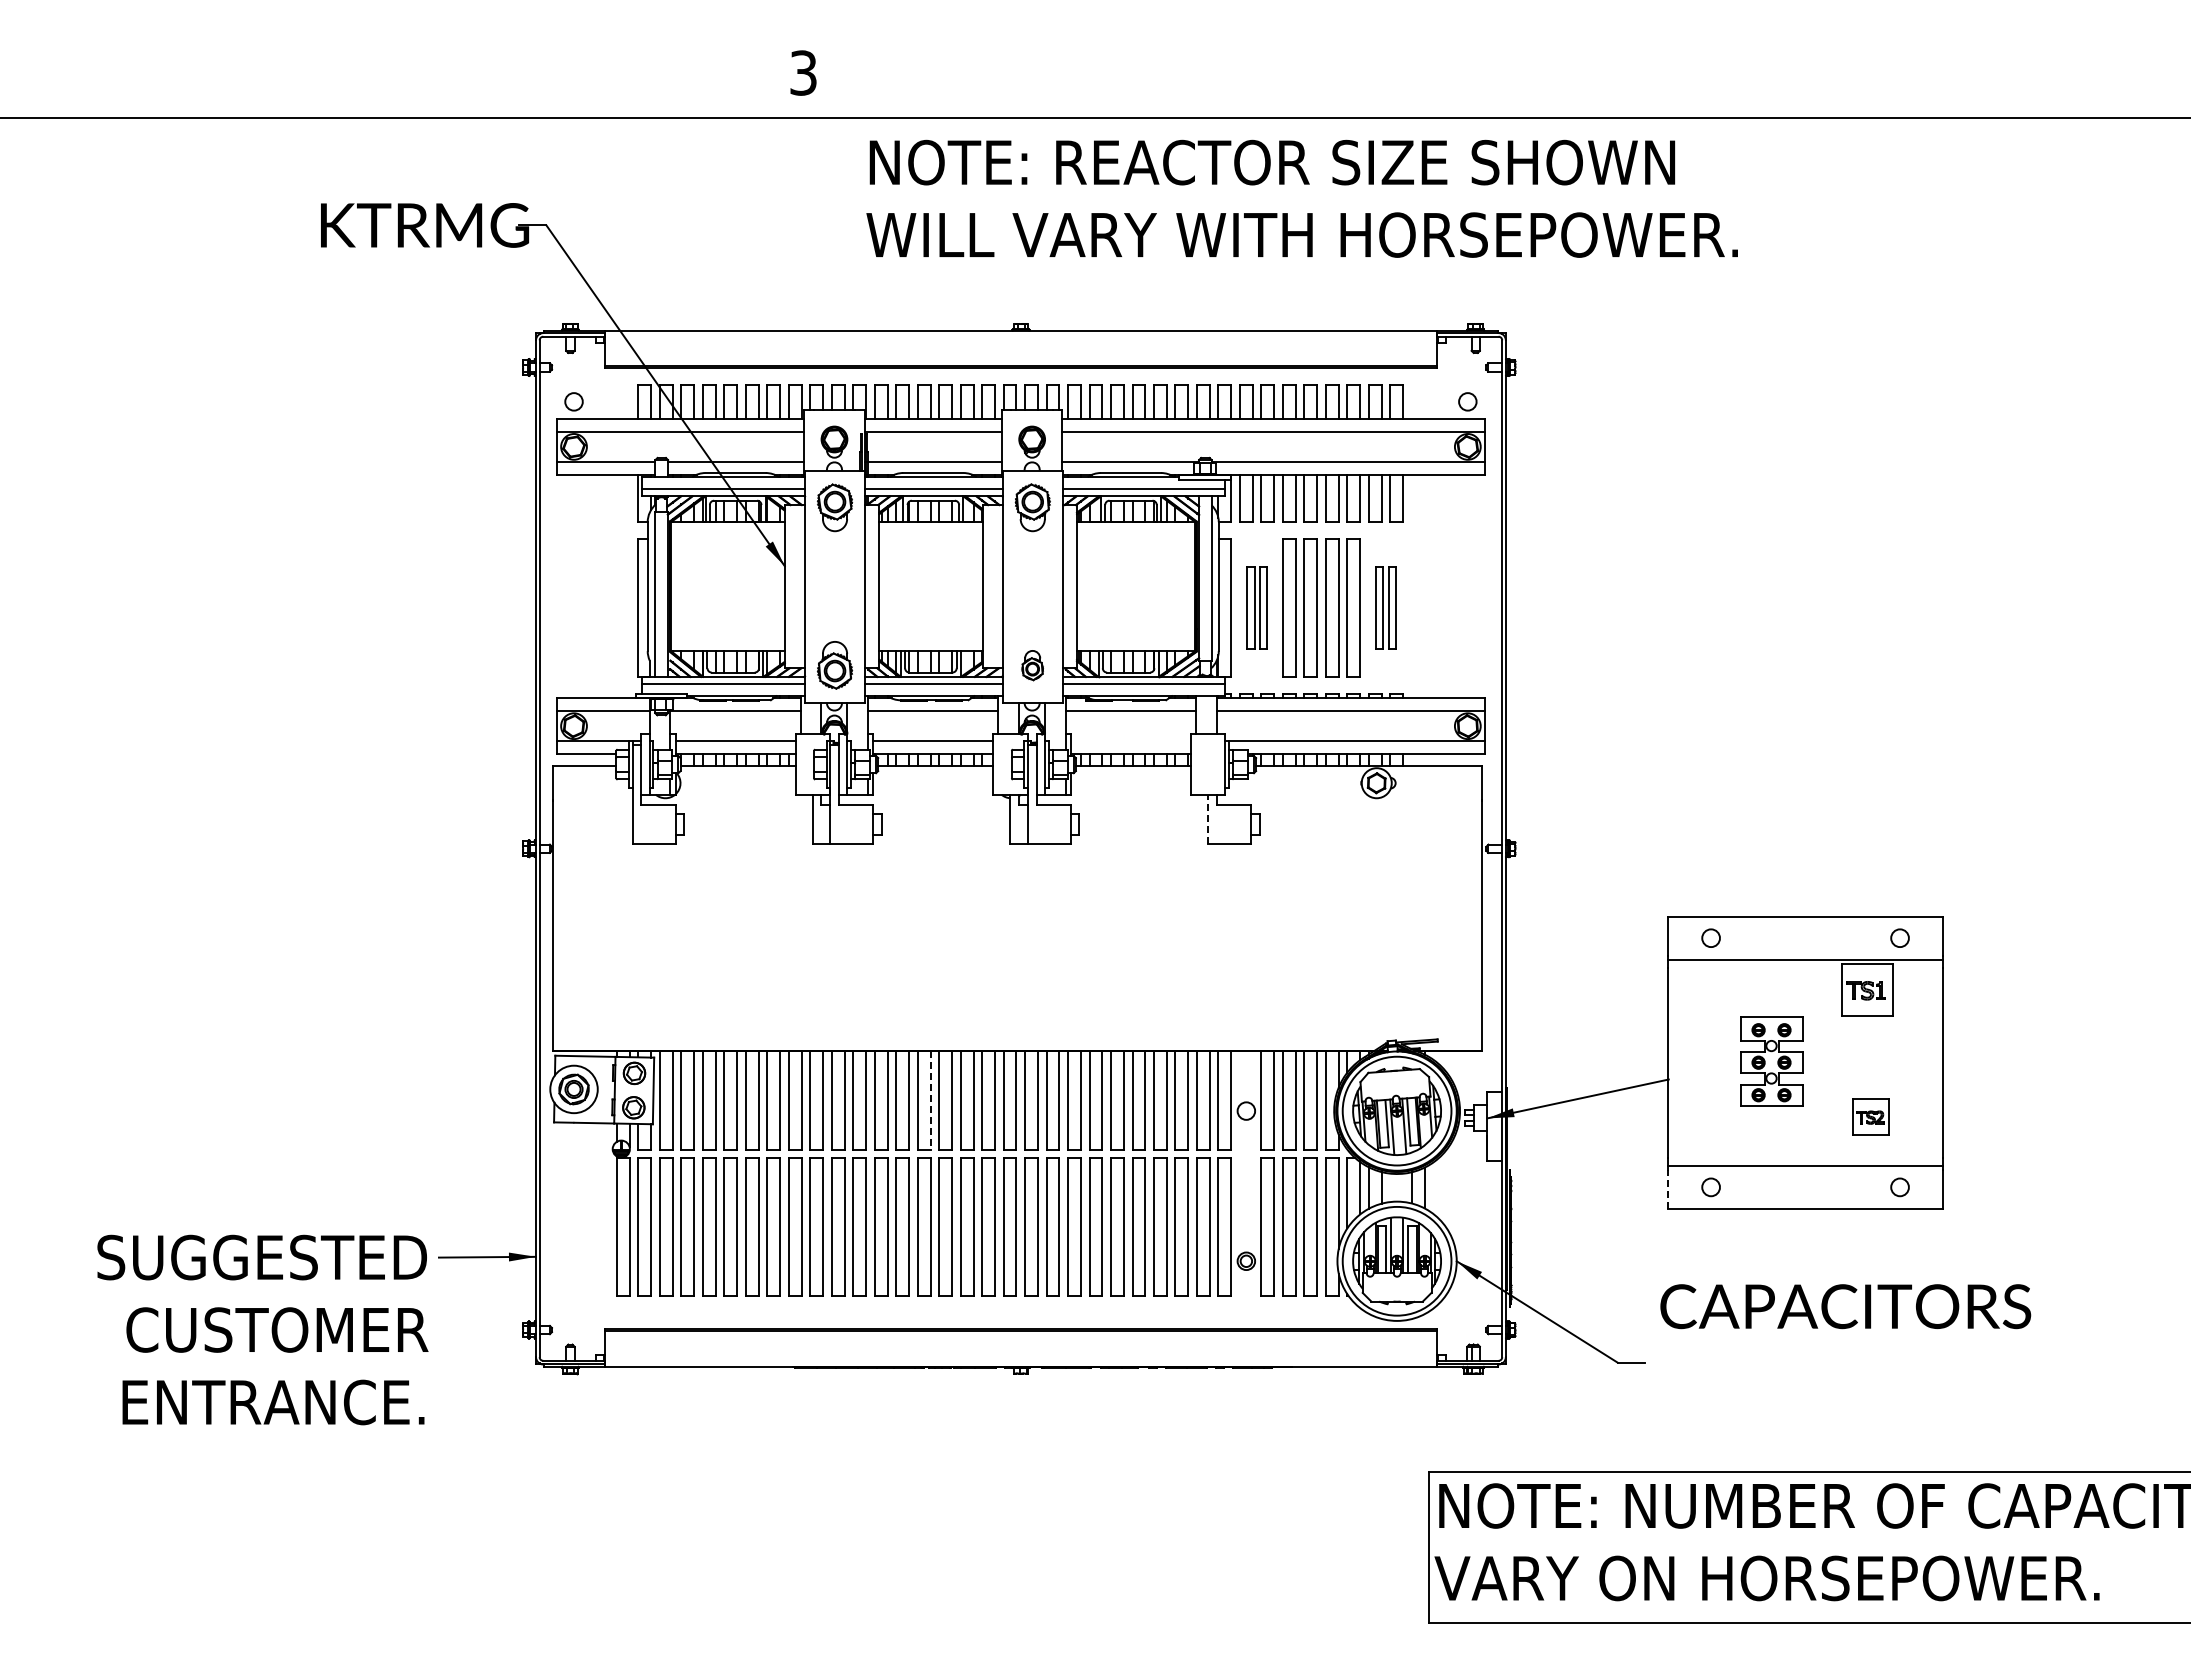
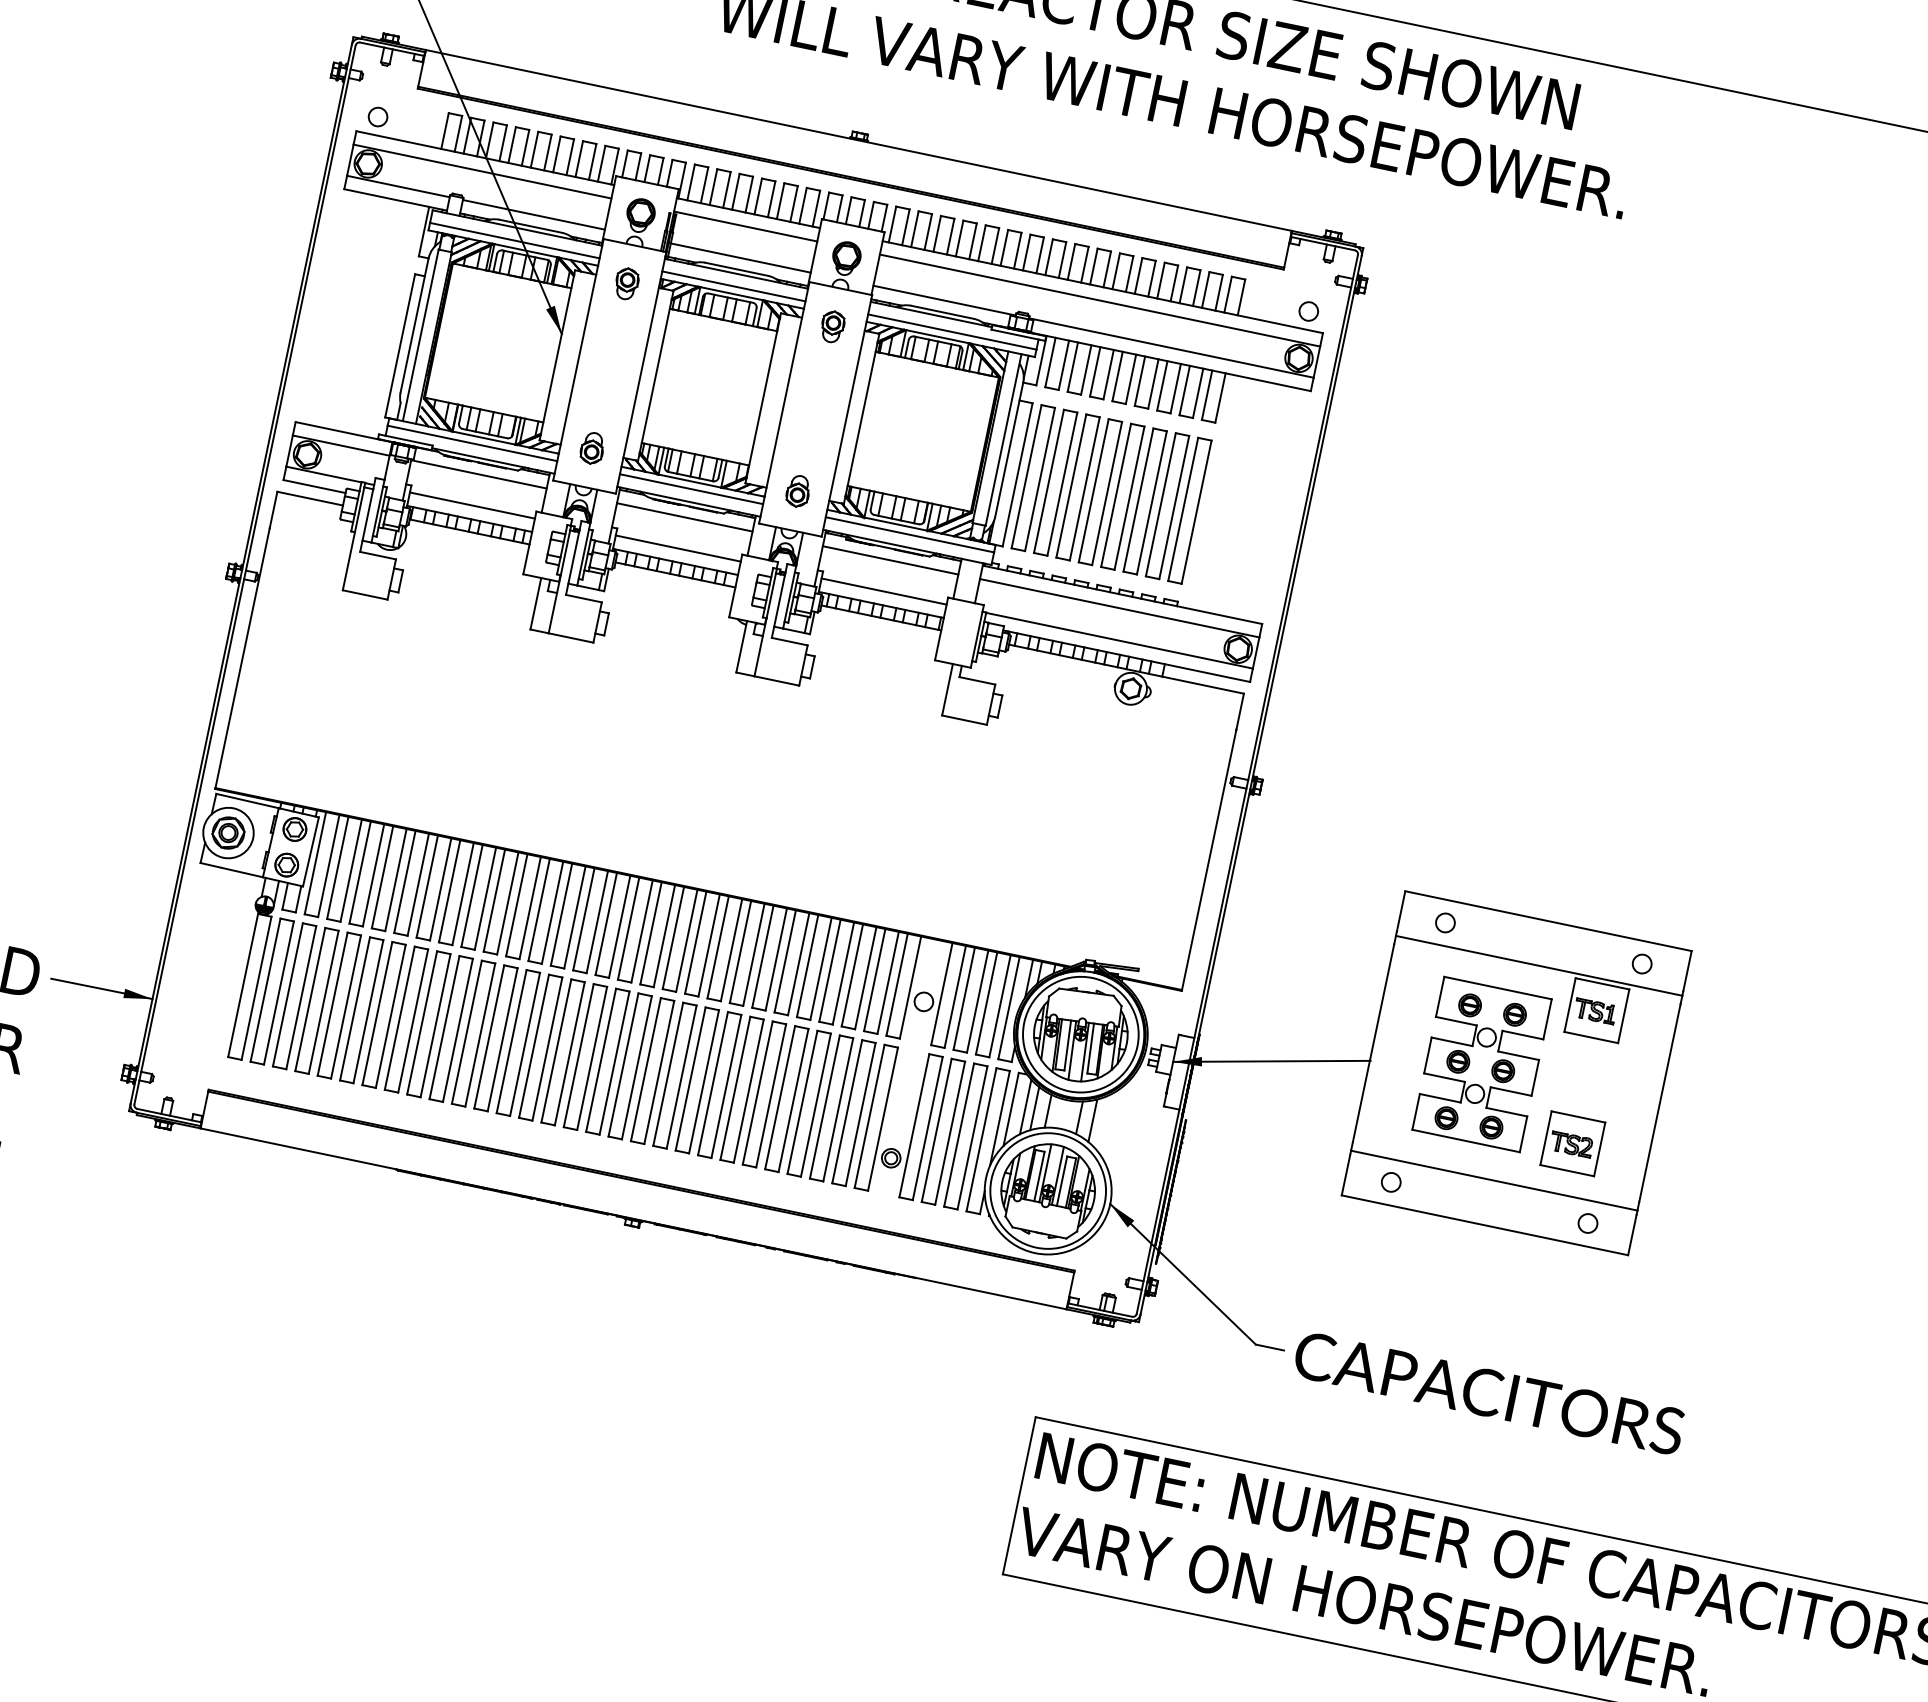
part: (834, 506) -> (626, 282), size x0.62
part: (1032, 506) -> (832, 325), size x0.62
part: (1256, 607) -> (1044, 479), size x1.67
part: (1385, 607) -> (1178, 507), size x1.67
part: (834, 665) -> (591, 448), size x0.62
line: (1130, 741) -> (883, 591), added
line: (1208, 819) -> (947, 689), dashed -> solid
part: (1771, 1061) -> (1481, 1064), size x1.67
line: (930, 1101) -> (597, 923), dashed -> solid
part: (1870, 1116) -> (1572, 1143), size x1.43
line: (1668, 1188) -> (1346, 1174), dashed -> solid
text: (1845, 1306) -> (1488, 1393), moved

